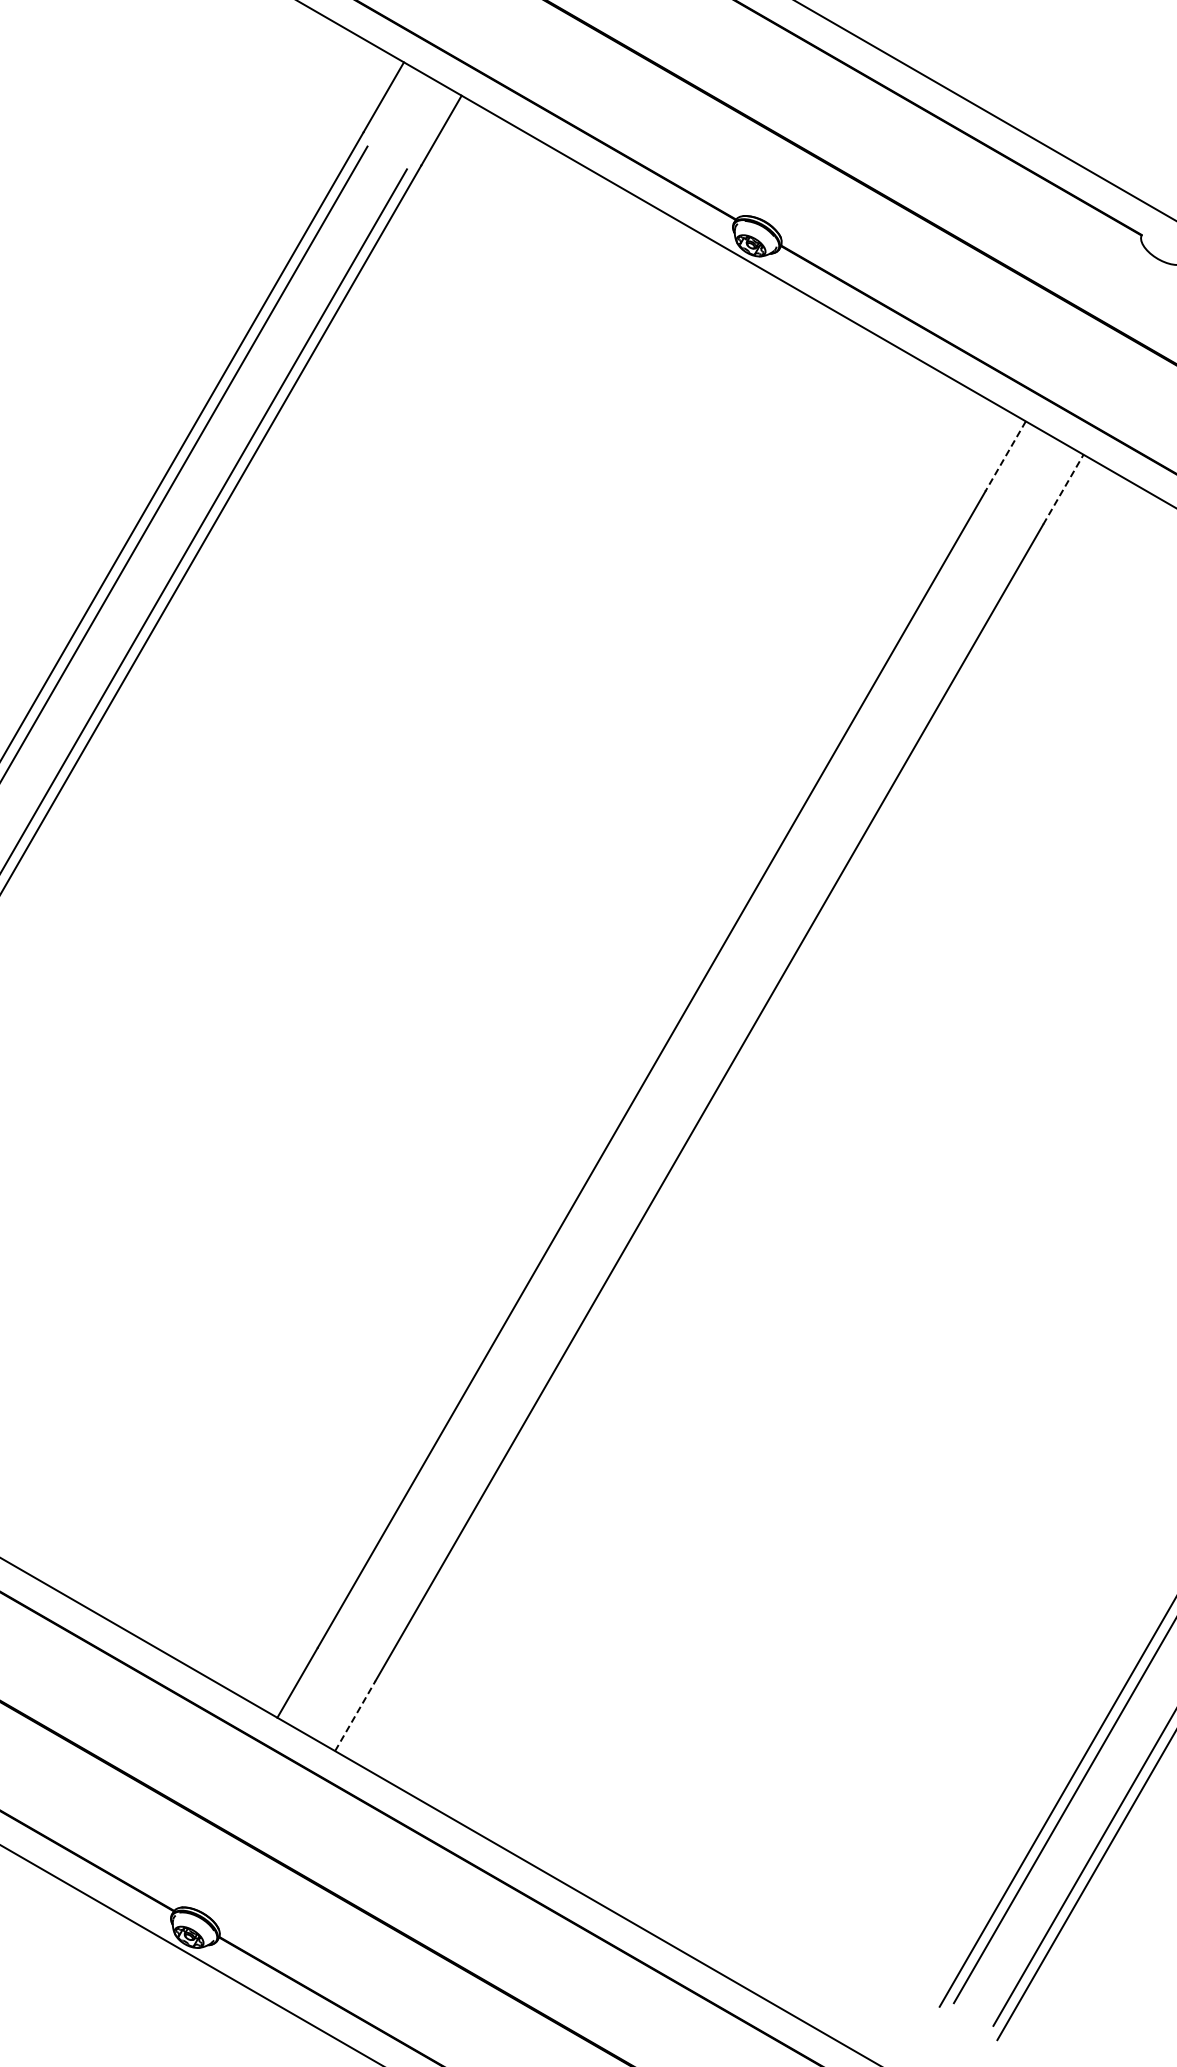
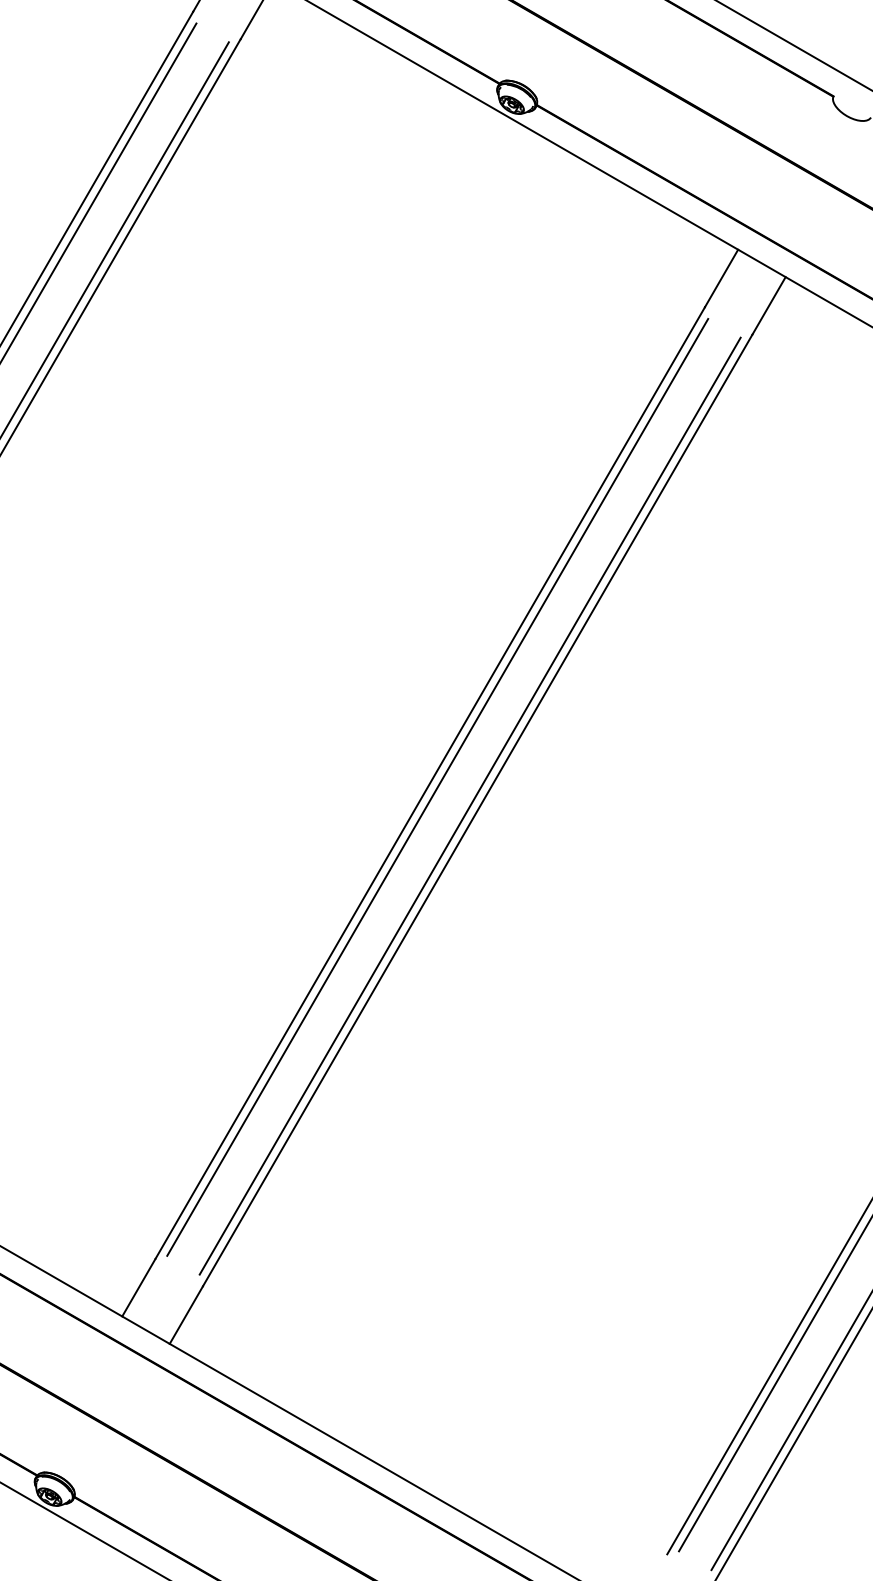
line: (1005, 456) -> (721, 278), dashed -> solid
line: (1063, 489) -> (769, 305), dashed -> solid
line: (660, 1074) -> (437, 787), added
line: (699, 1097) -> (469, 806), added
line: (355, 1715) -> (186, 1314), dashed -> solid

